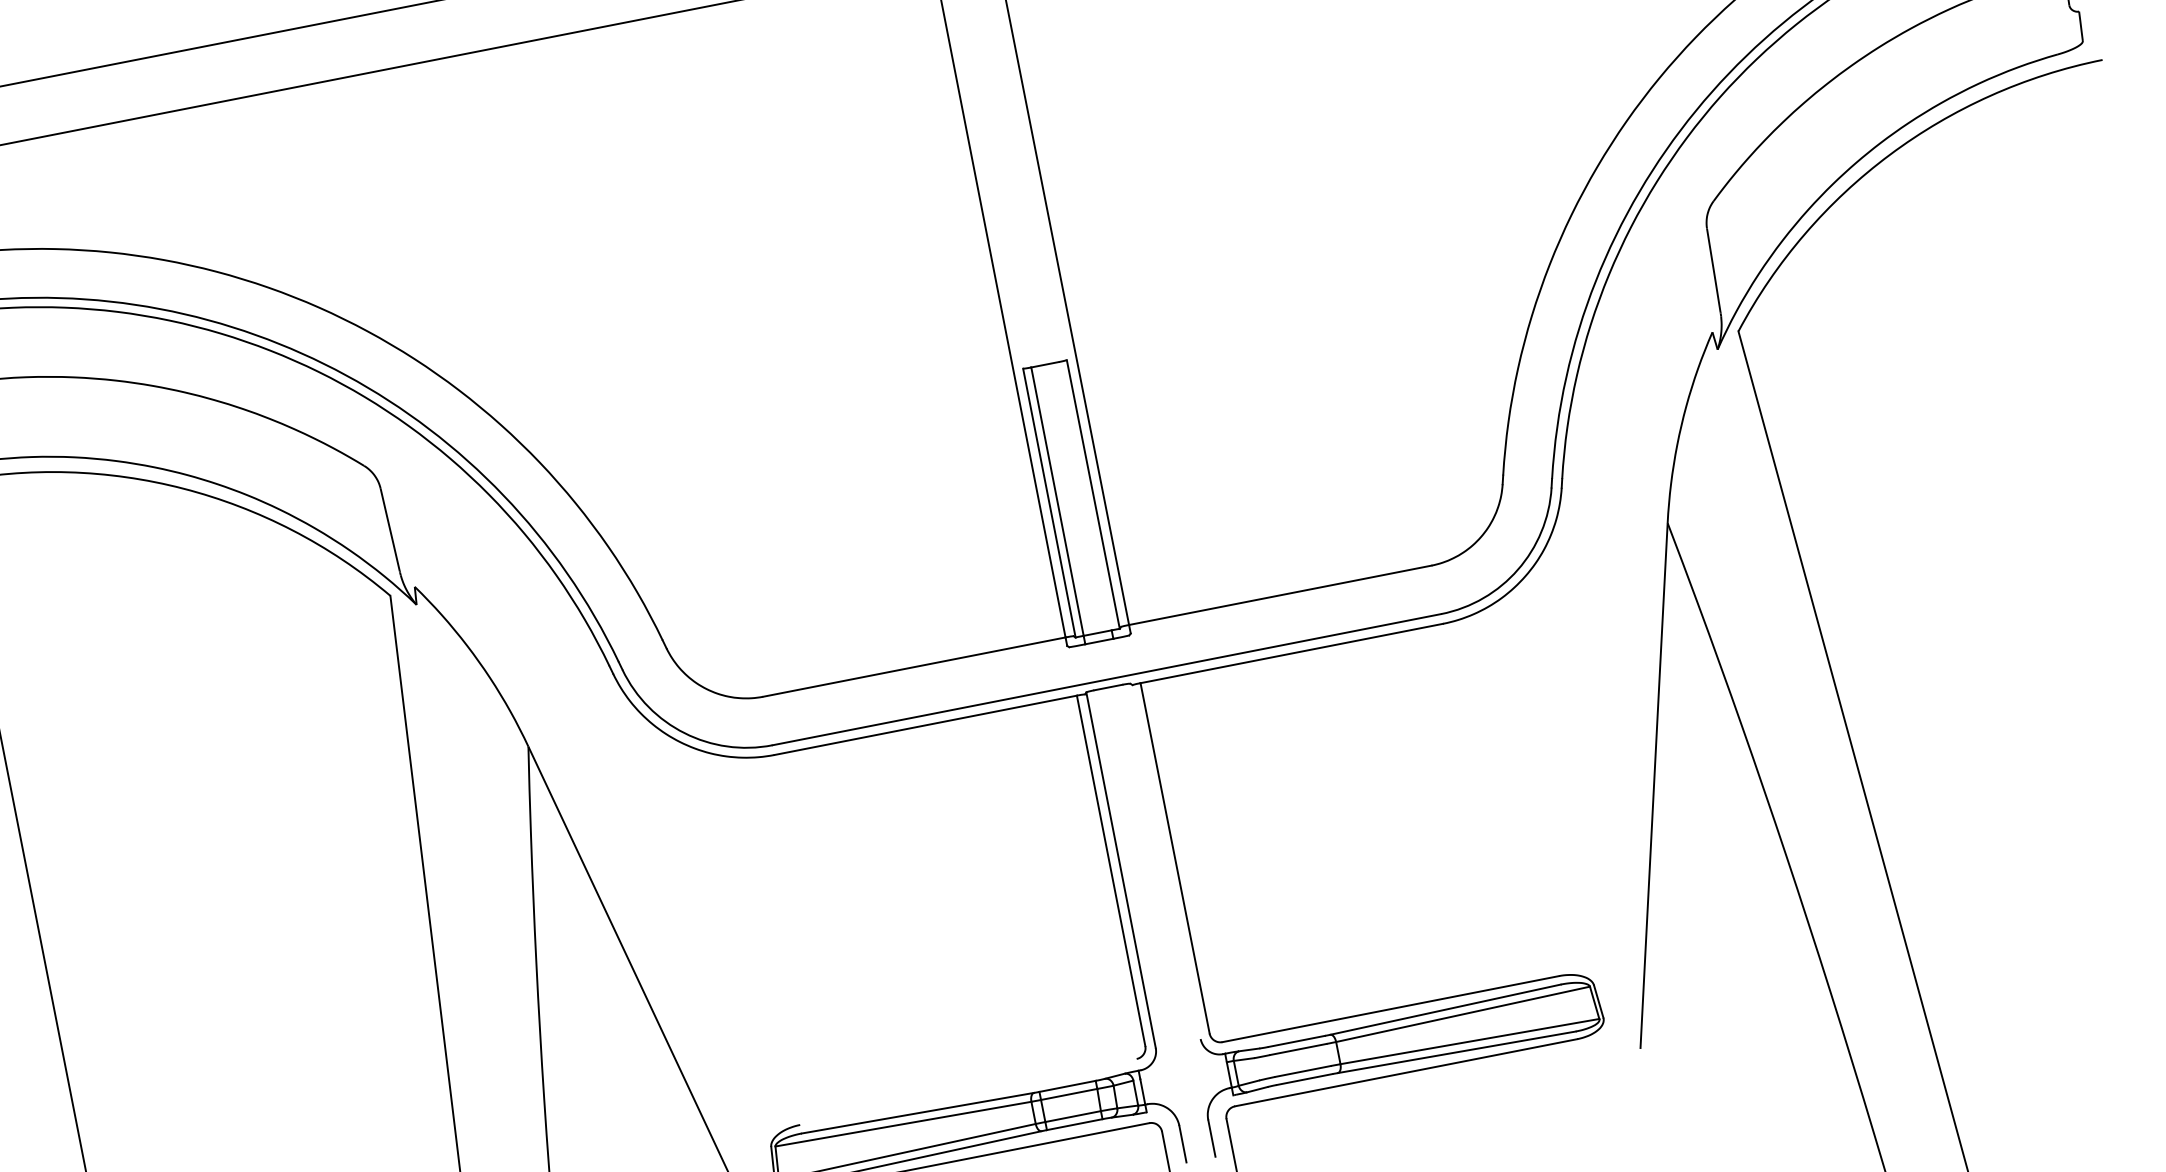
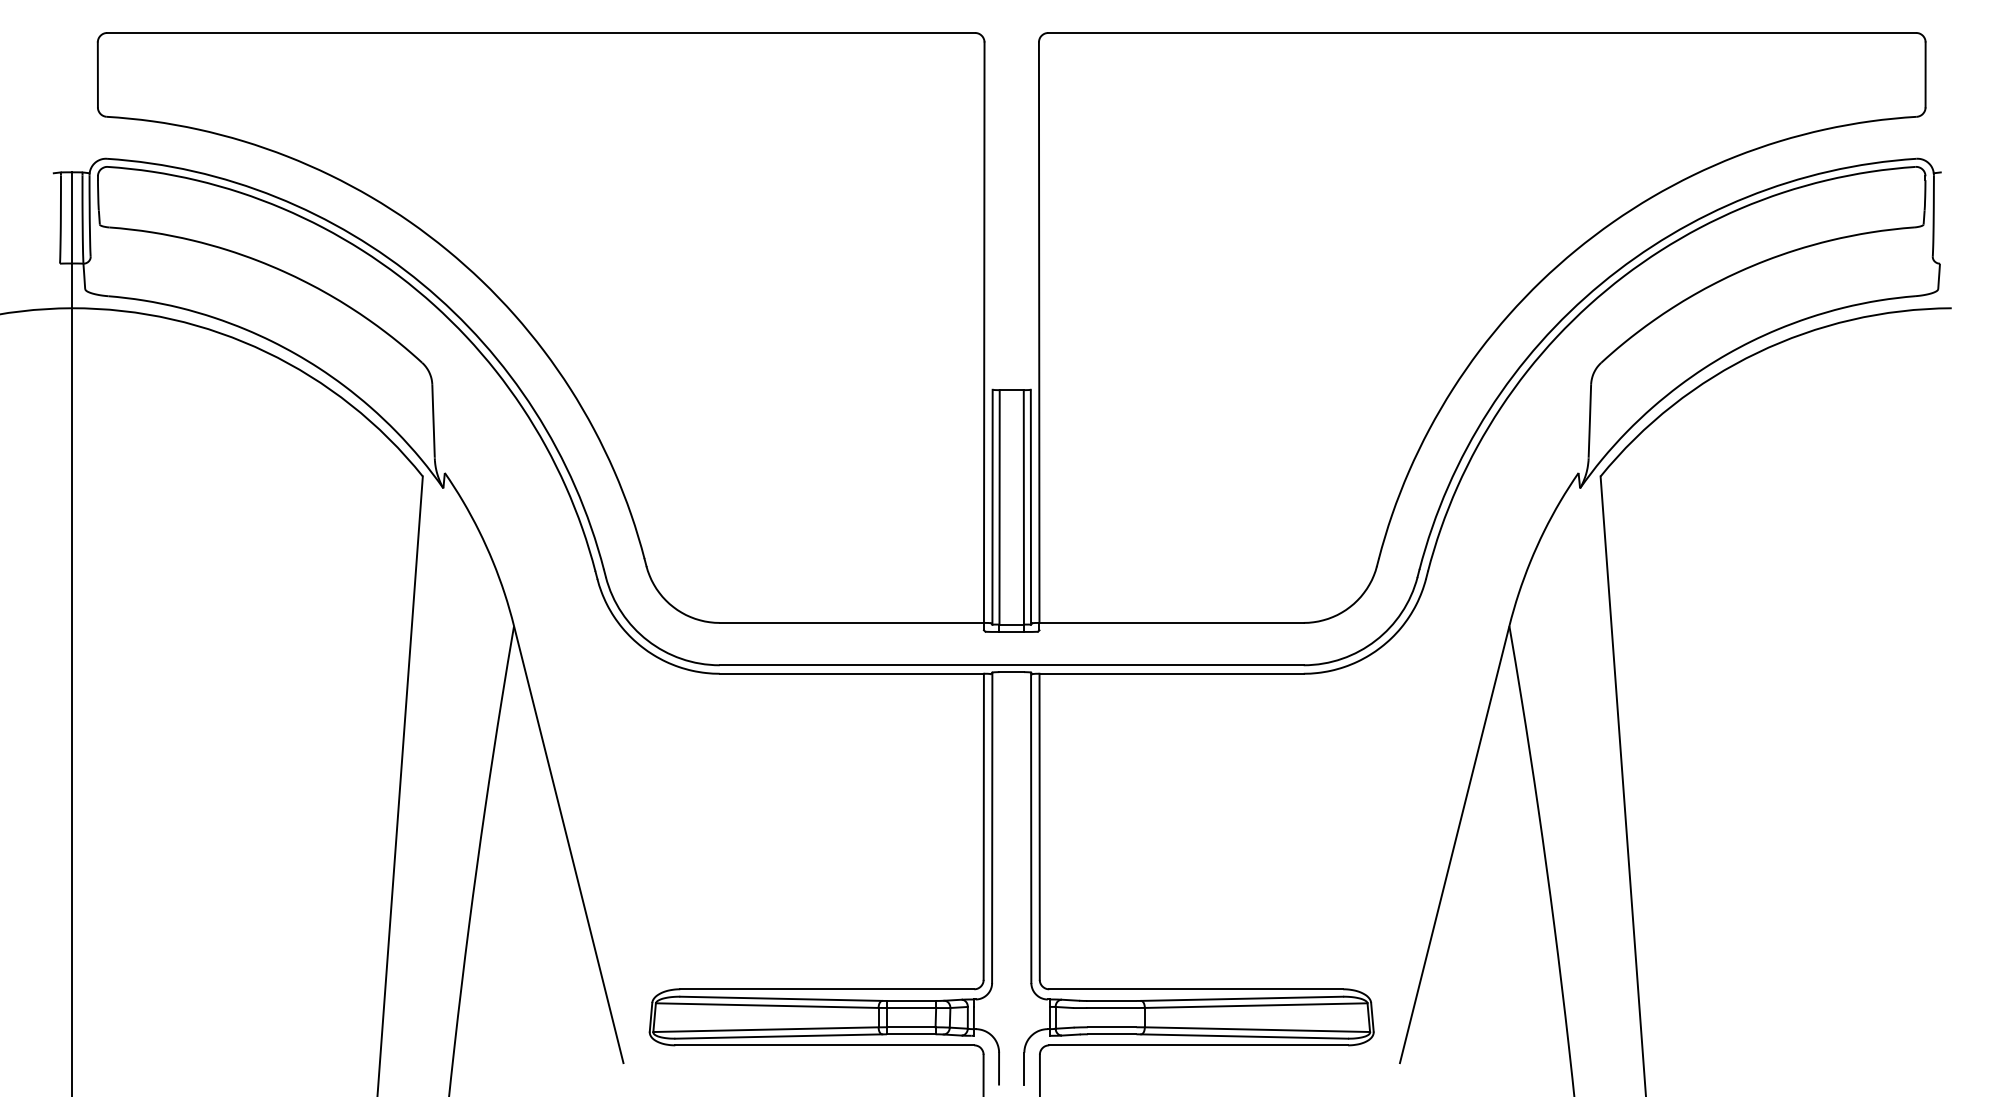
line: (1084, 496) -> (1023, 507), added
line: (1165, 860) -> (1031, 827), added
line: (968, 1092) -> (827, 989), added

